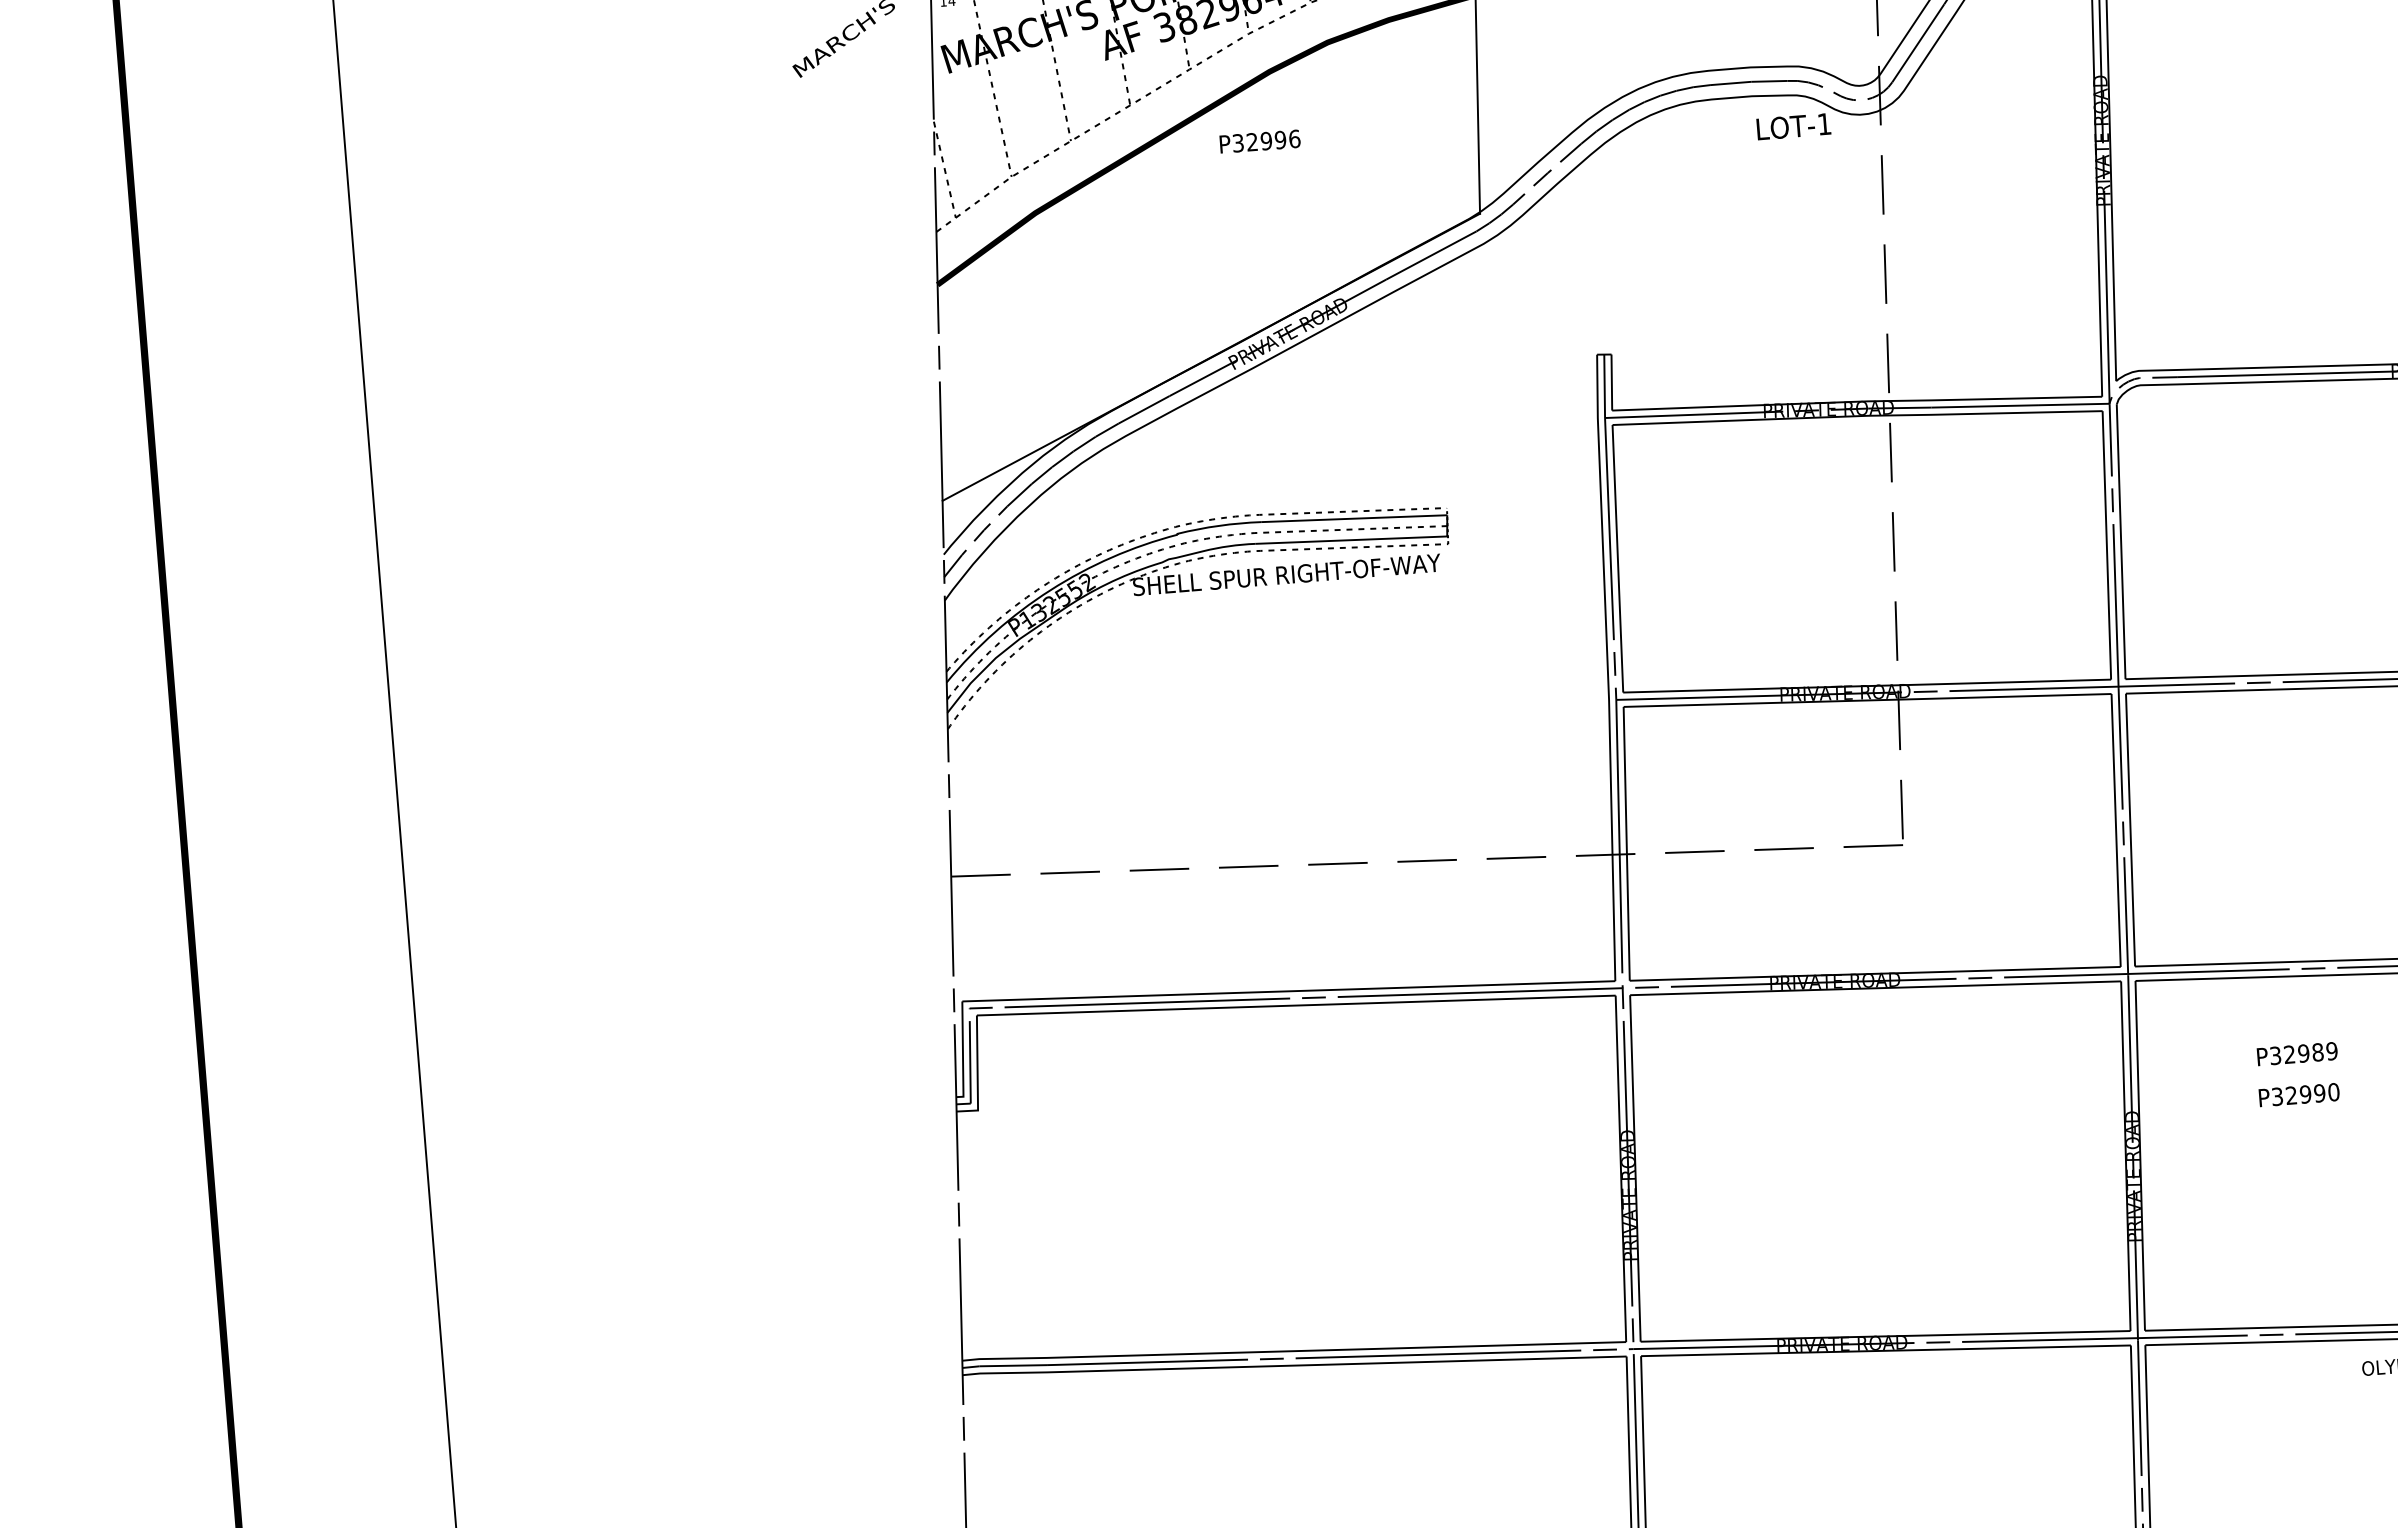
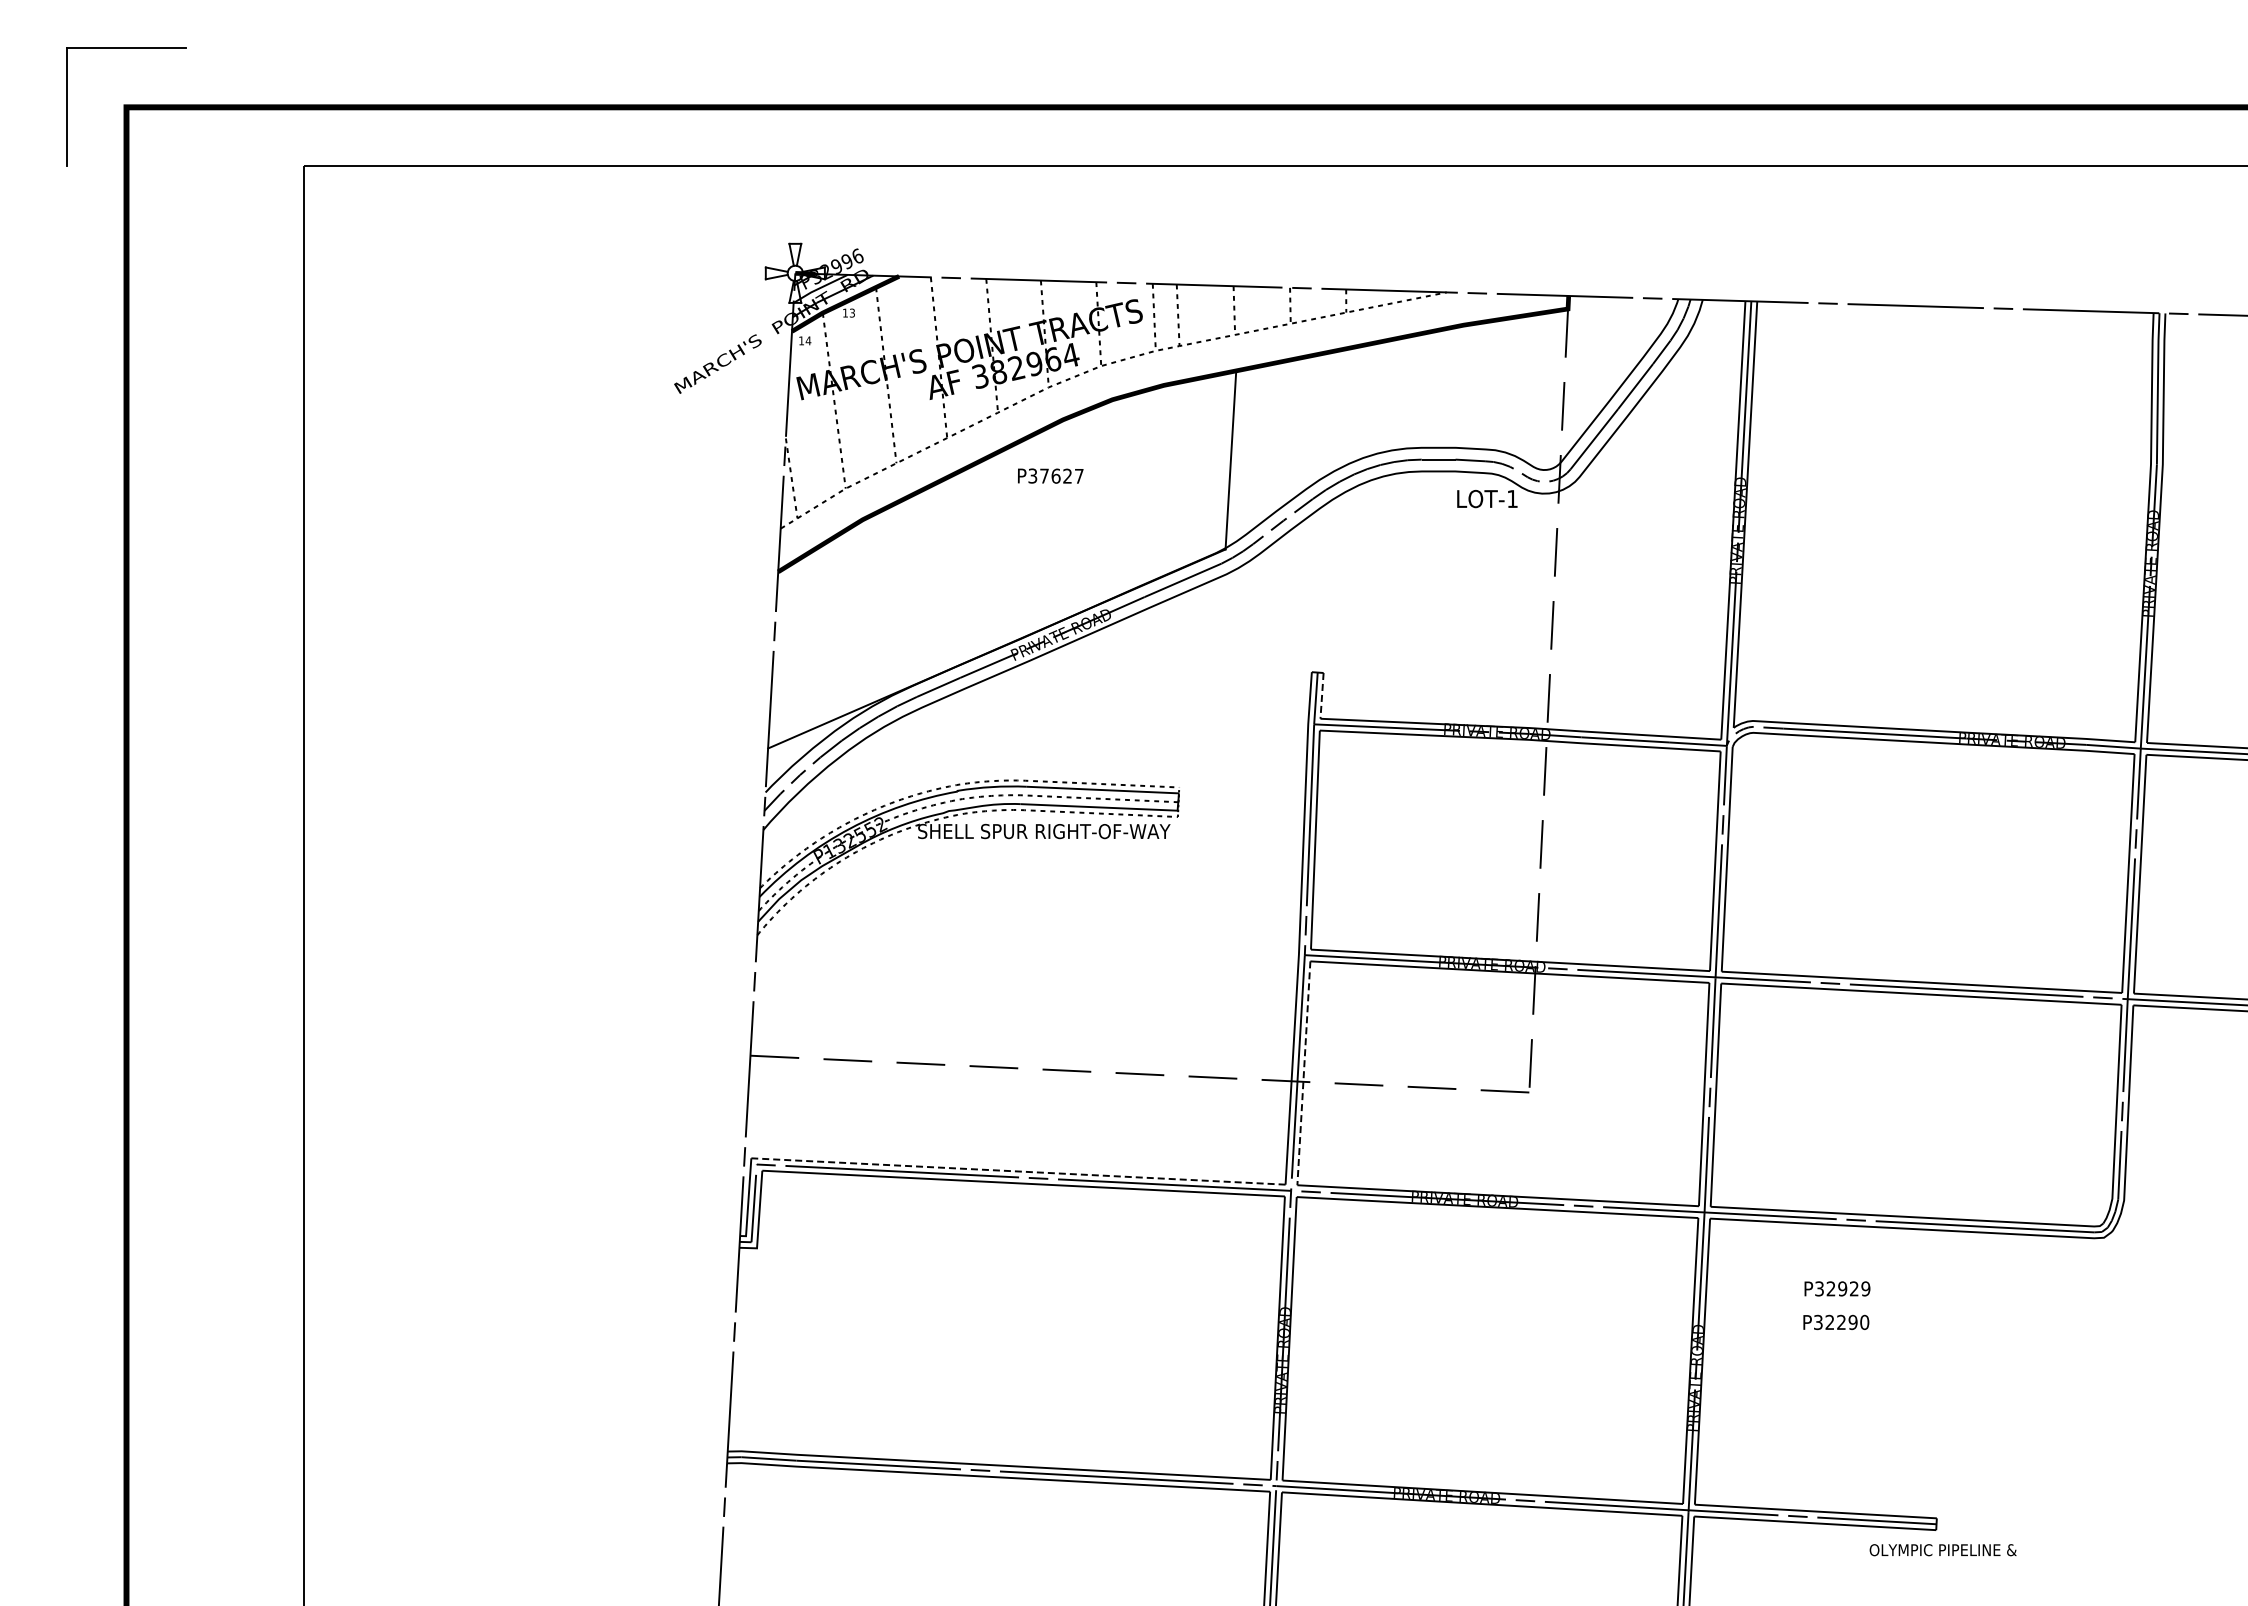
text: (1273, 139) -> (1061, 475), P32996 -> P37627
line: (1612, 382) -> (1322, 695), solid -> dashed
line: (1626, 844) -> (1303, 1073), solid -> dashed
line: (1287, 991) -> (1017, 1171), solid -> dashed
text: (2316, 1051) -> (1853, 1288), P32989 -> P32929
text: (2305, 1094) -> (1841, 1322), P32990 -> P32290

